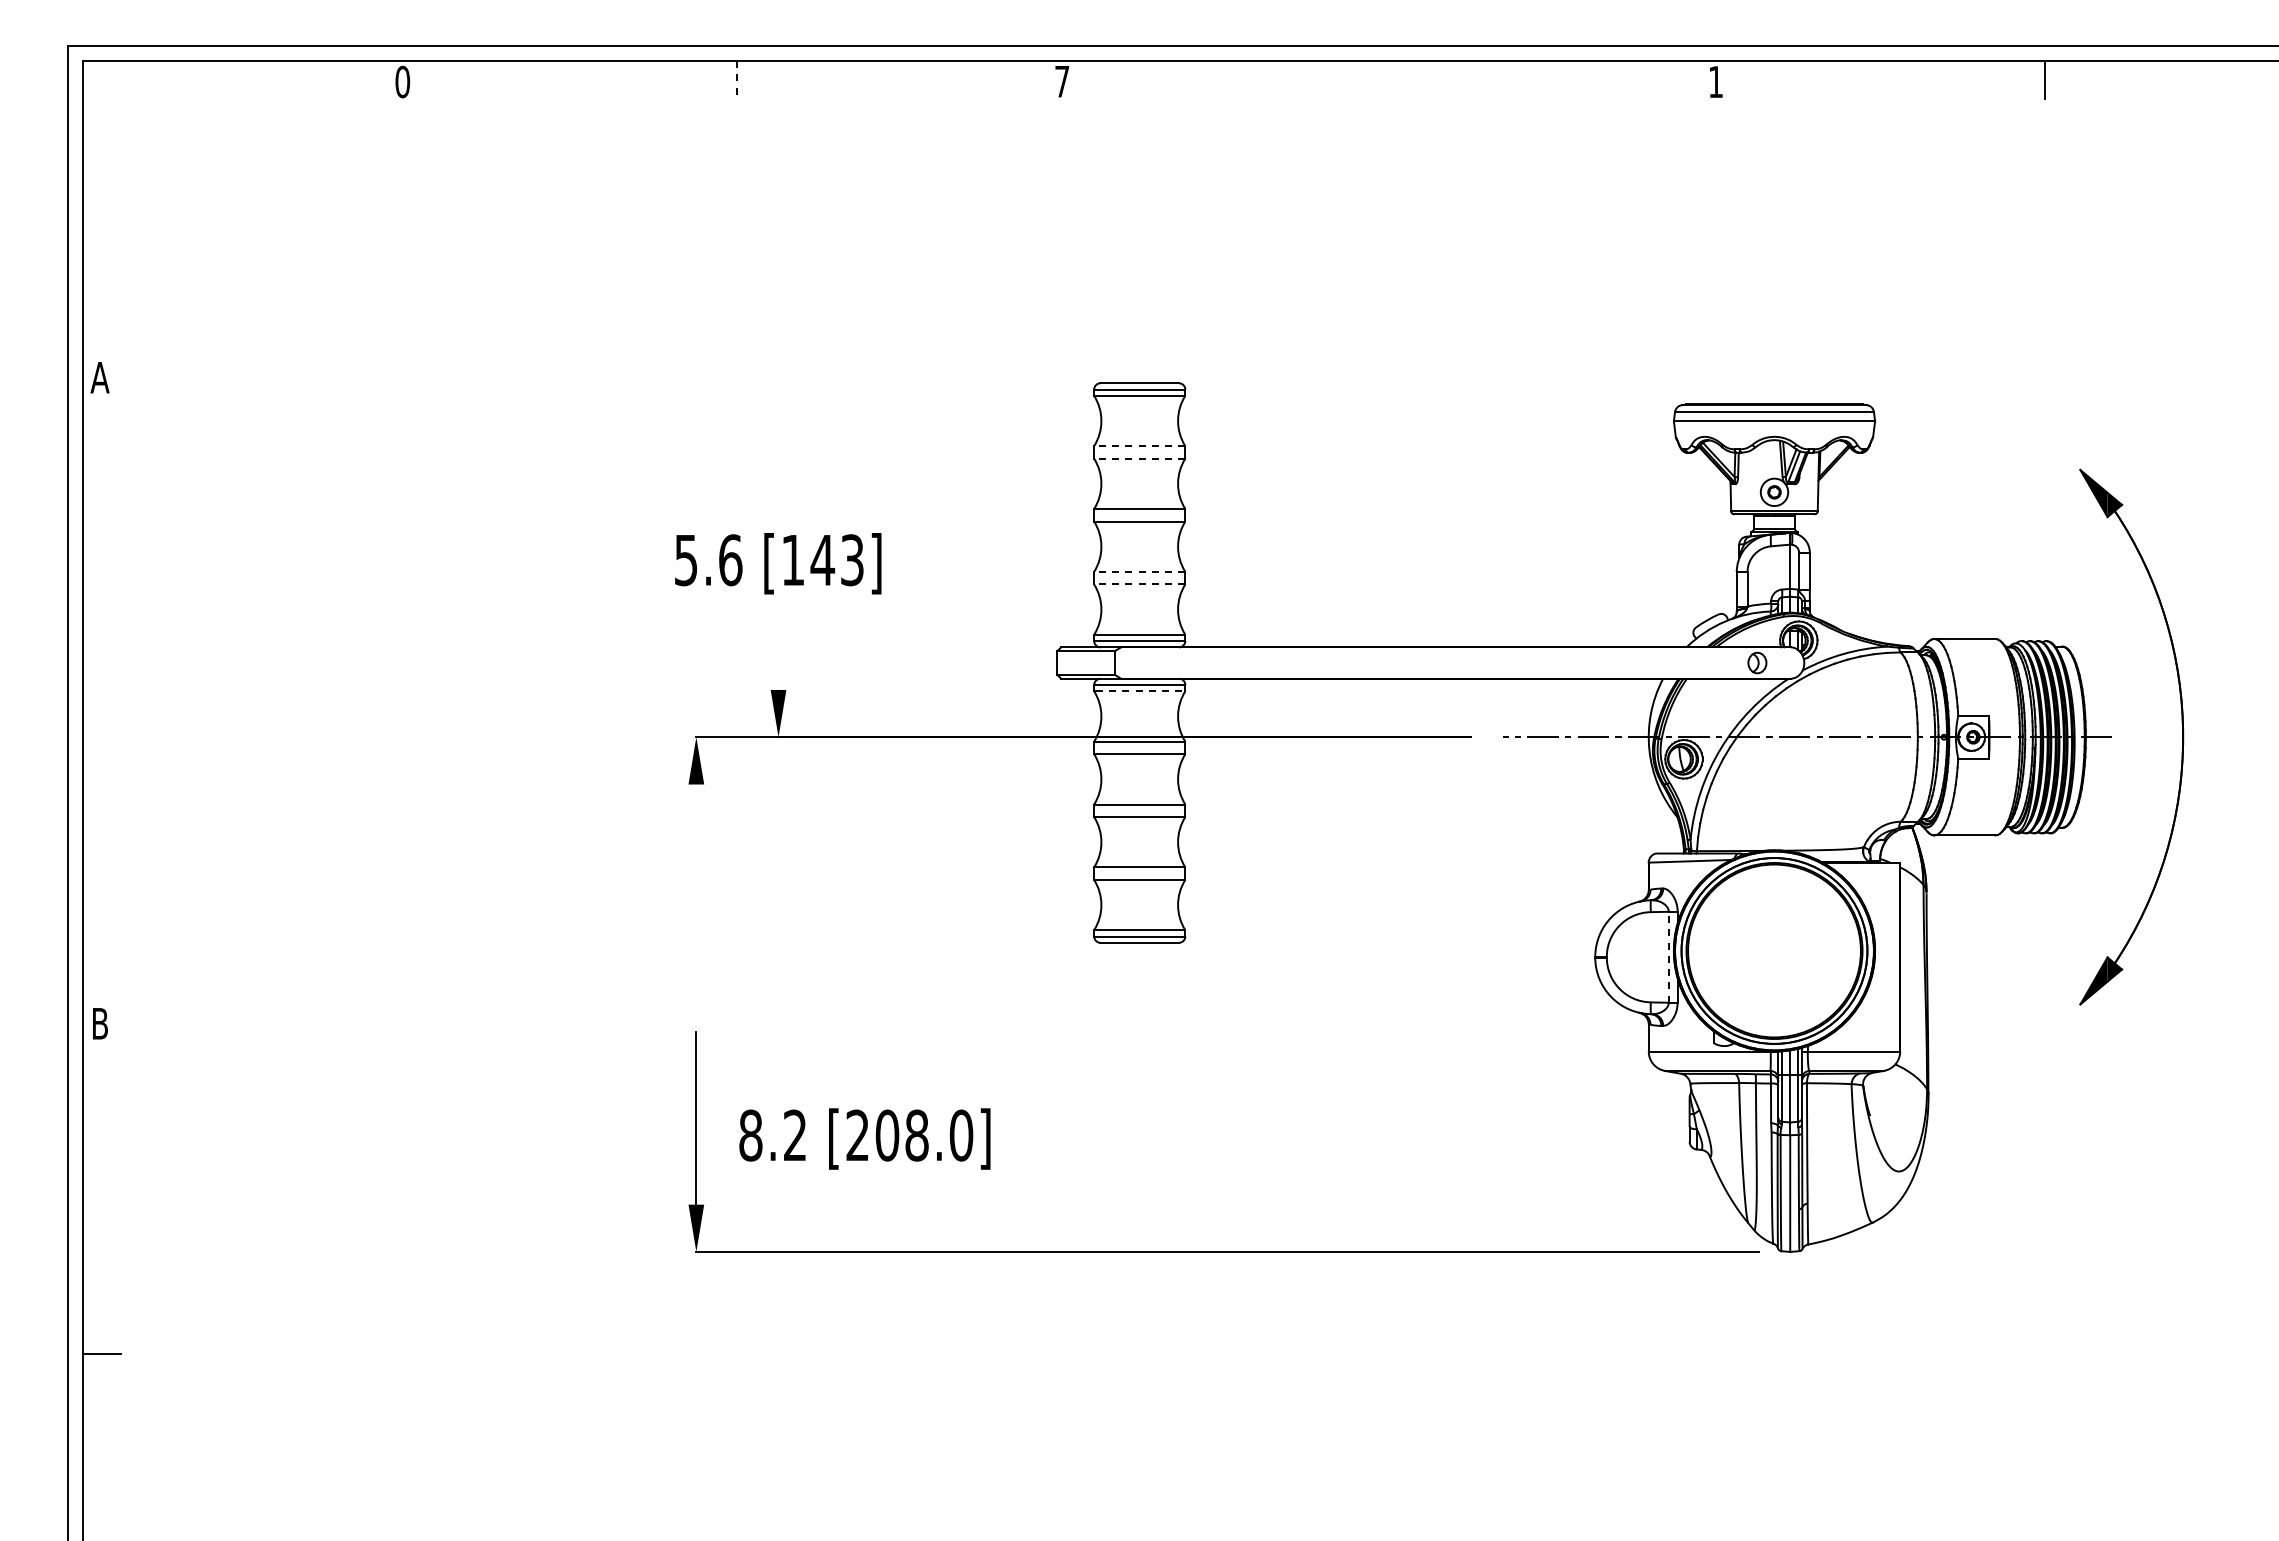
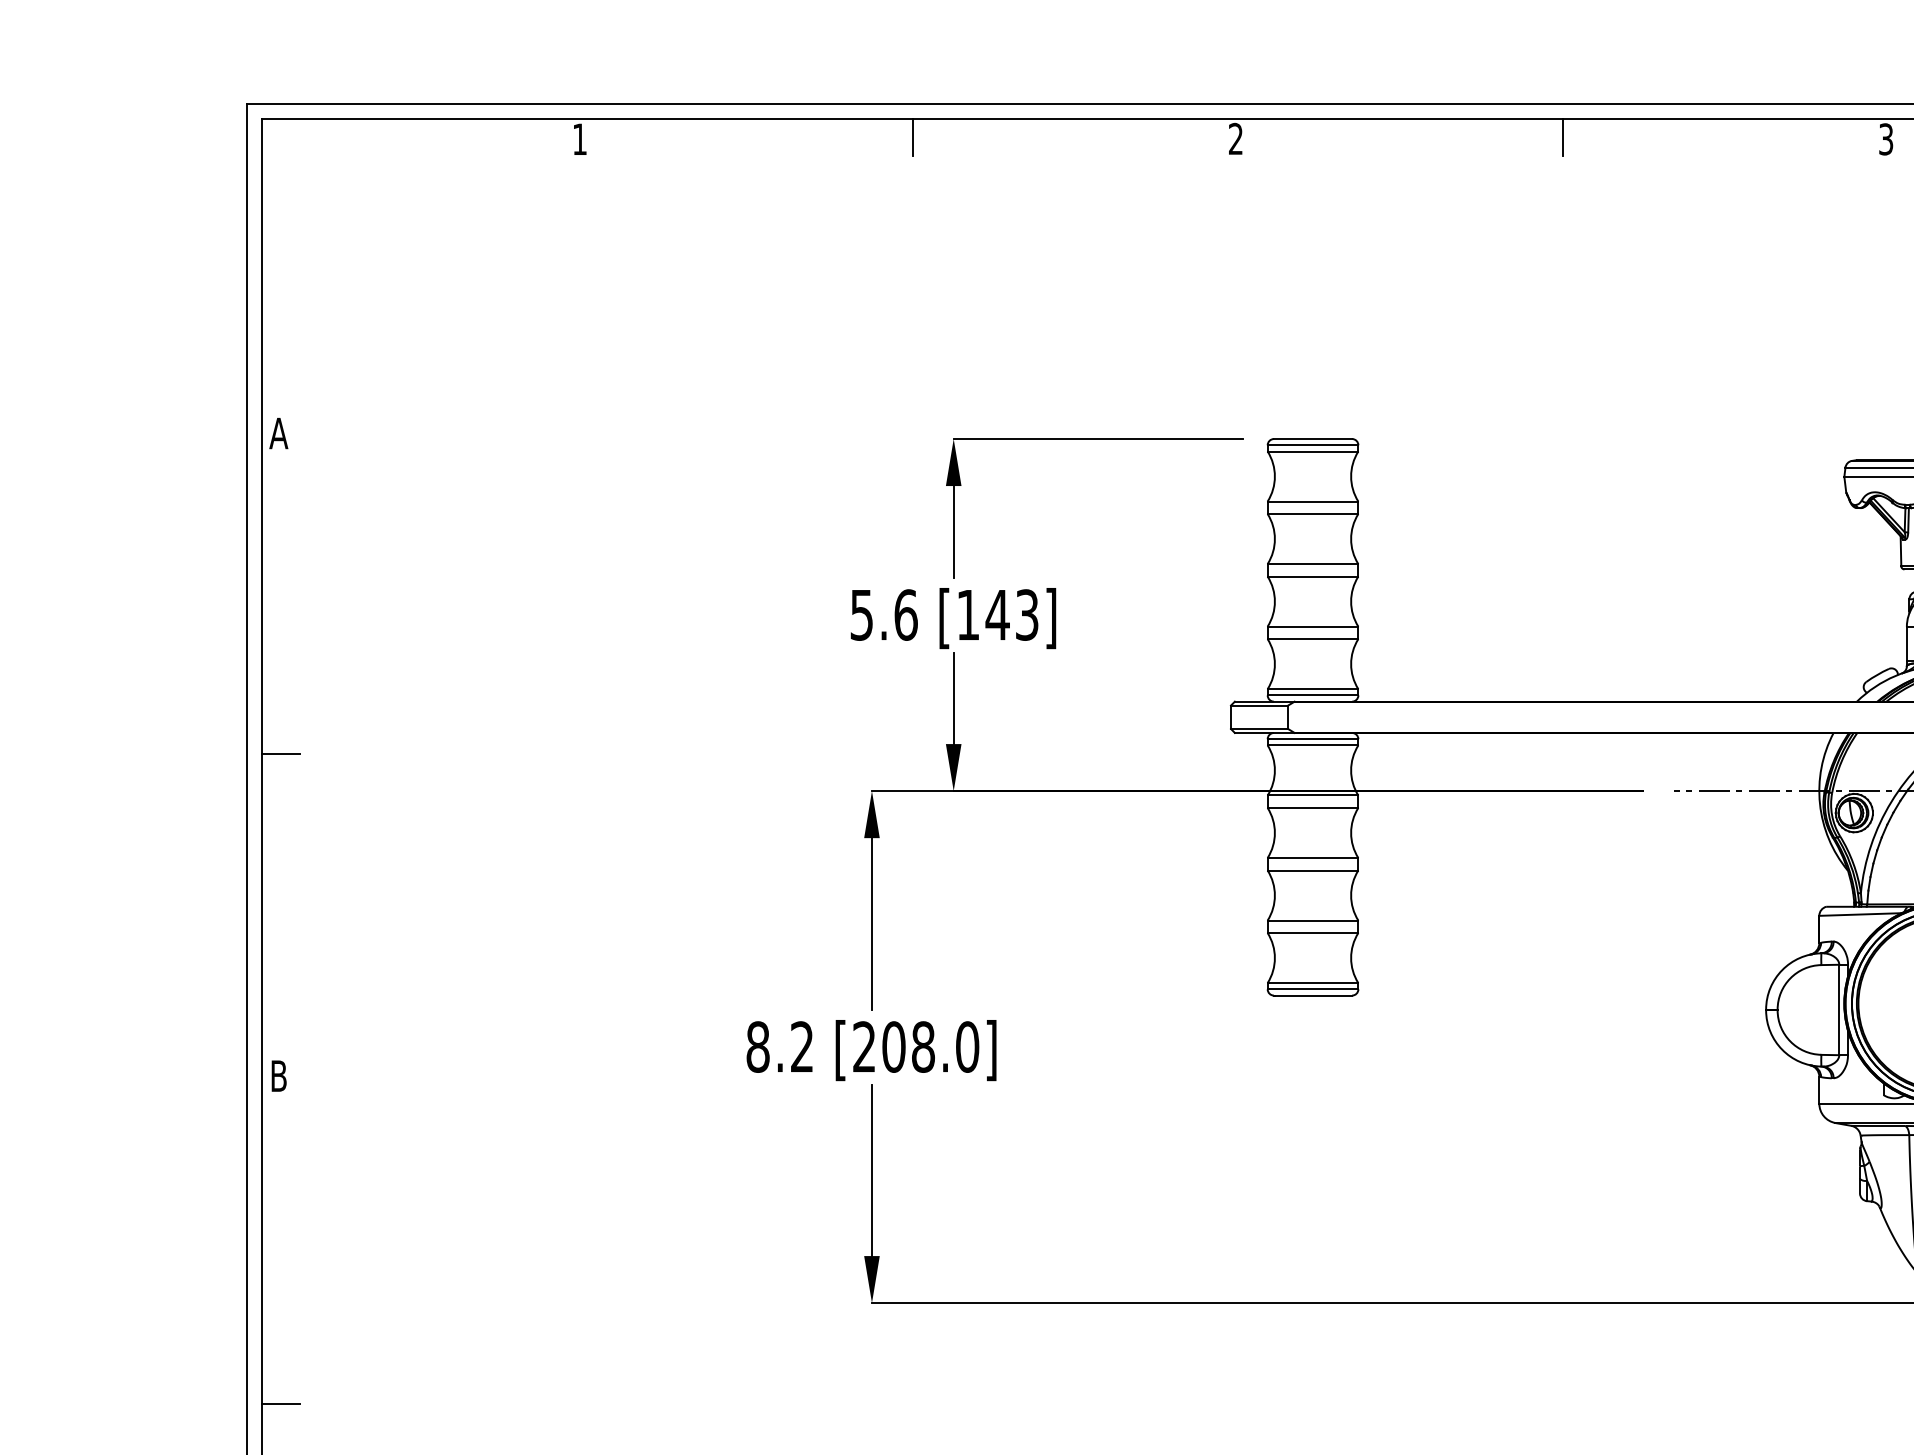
line: (1391, 79) -> (1563, 136), added
line: (737, 80) -> (912, 137), dashed -> solid
text: (402, 81) -> (579, 138), 0 -> 1
text: (1062, 81) -> (1236, 138), 7 -> 2
text: (1715, 81) -> (1885, 138), 1 -> 3
part: (919, 383) -> (1093, 439), added
line: (1139, 446) -> (1312, 501), dashed -> solid
line: (1139, 458) -> (1312, 513), dashed -> solid
line: (1139, 571) -> (1312, 626), dashed -> solid
line: (1139, 584) -> (1312, 639), dashed -> solid
line: (778, 643) -> (953, 697), added
line: (1140, 691) -> (1313, 745), dashed -> solid
line: (102, 699) -> (281, 753), added
line: (696, 870) -> (872, 923), added
line: (1668, 956) -> (1838, 1009), dashed -> solid
text: (864, 1138) -> (871, 1049), moved

